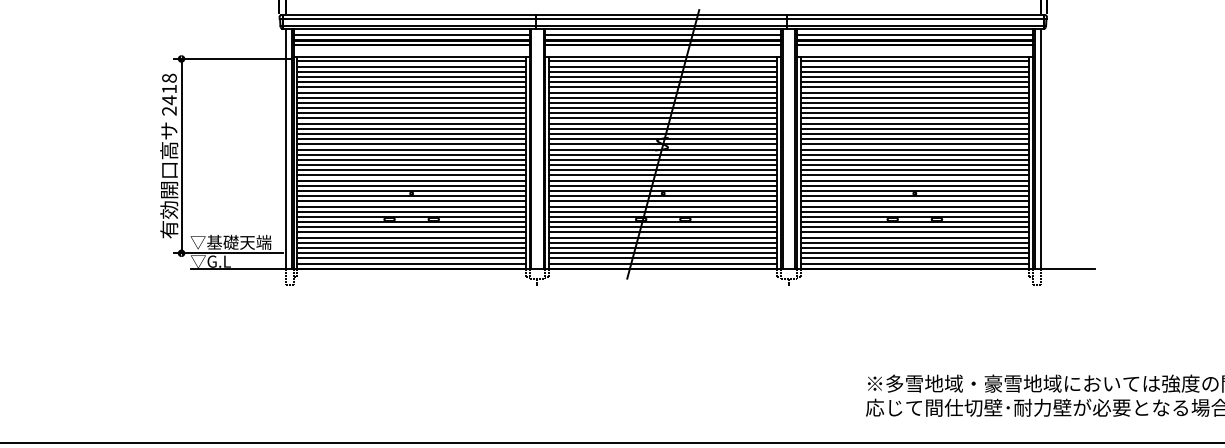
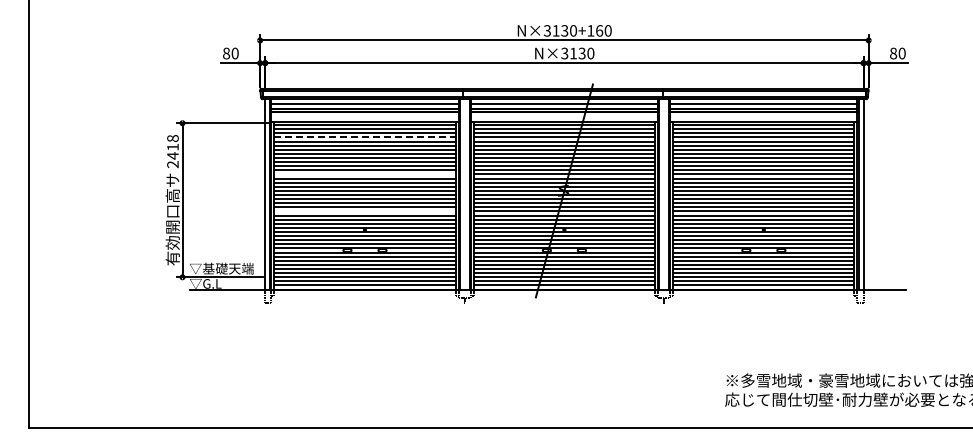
line: (411, 76) -> (364, 137), solid -> dashed
line: (411, 123) -> (364, 174), removed
line: (411, 170) -> (364, 211), removed

